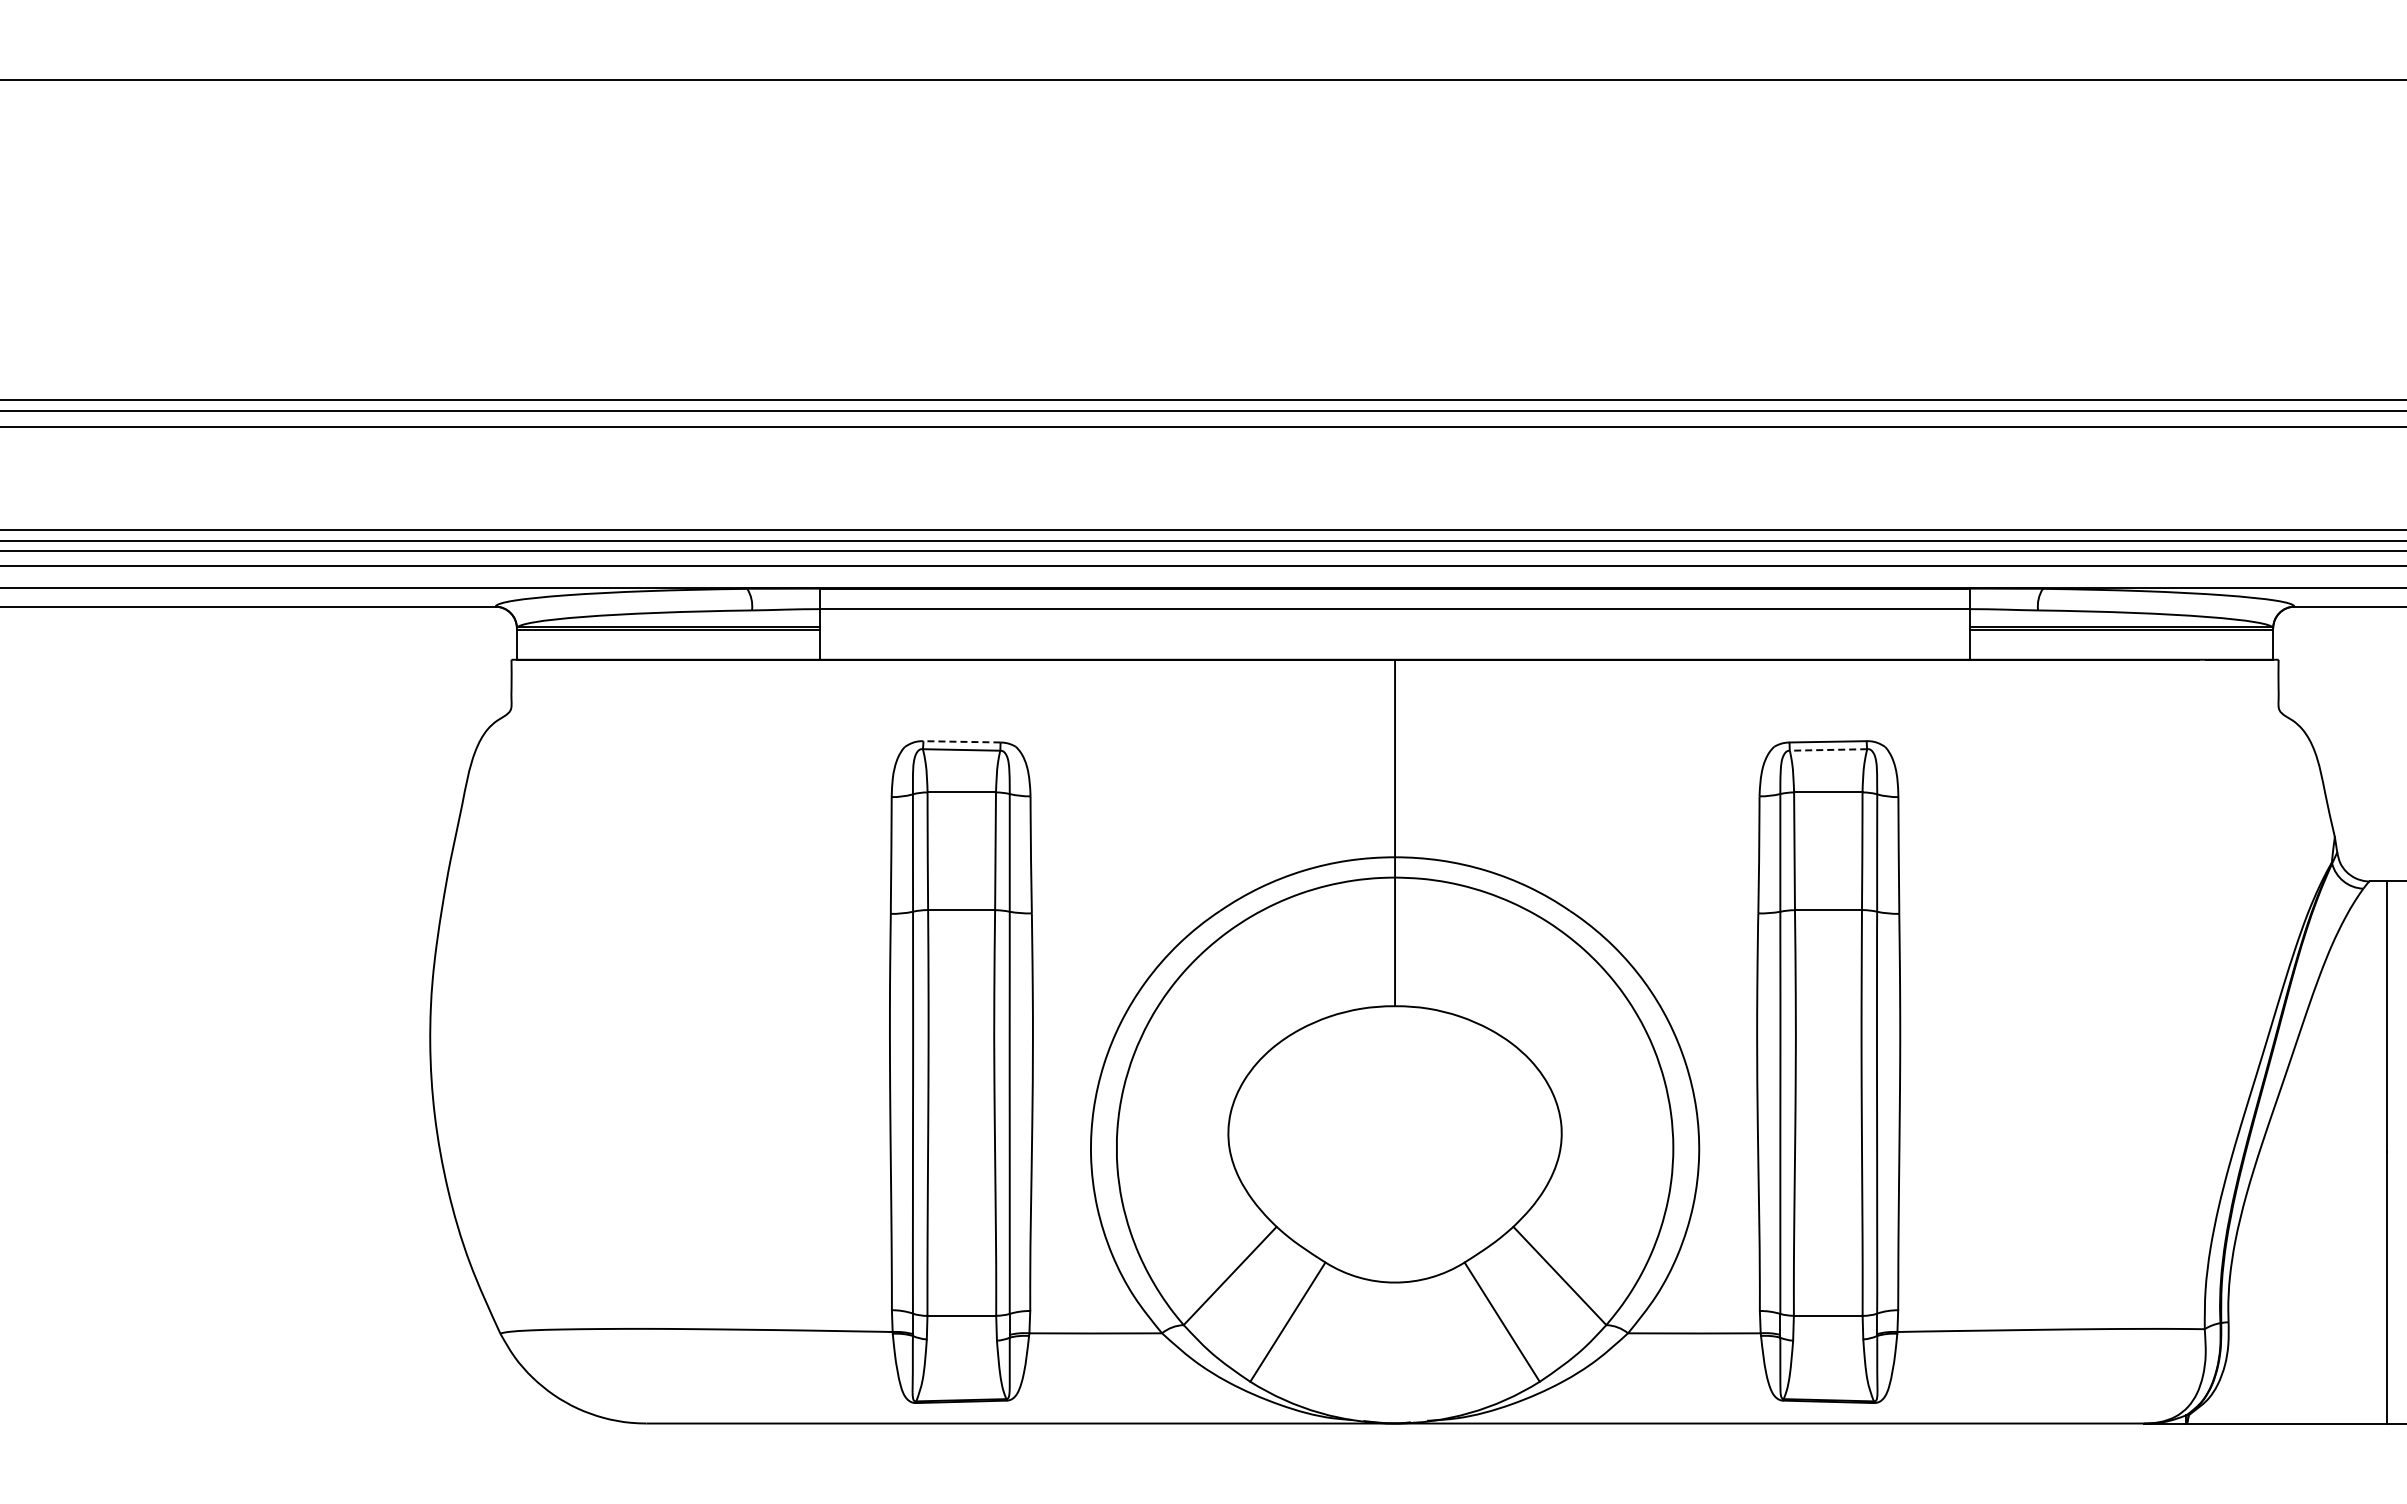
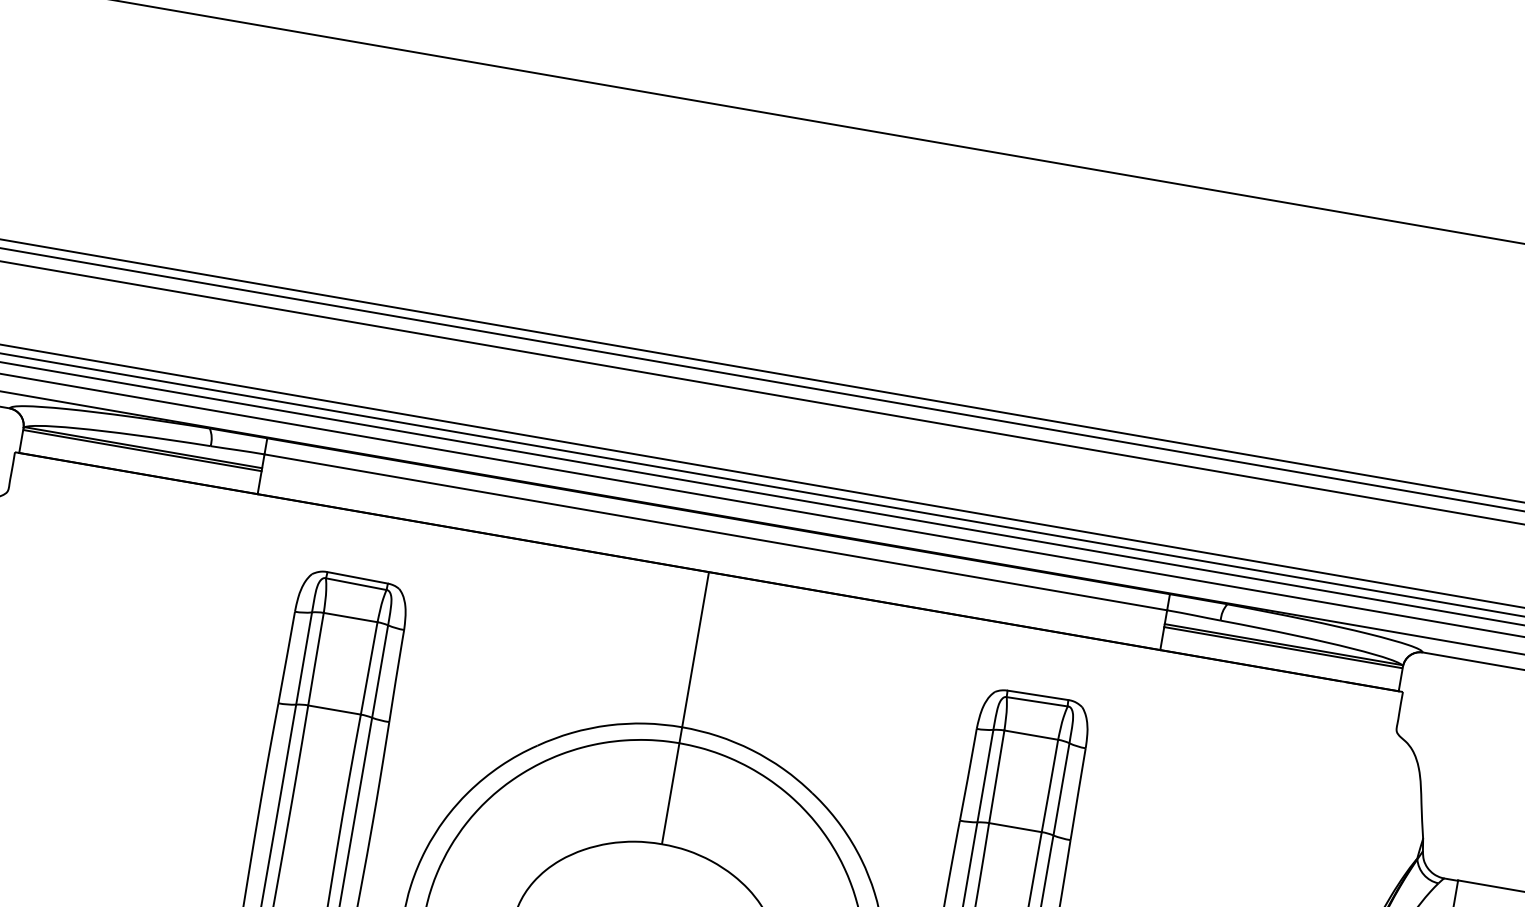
line: (961, 741) -> (357, 577), dashed -> solid
line: (1828, 749) -> (1037, 701), dashed -> solid

